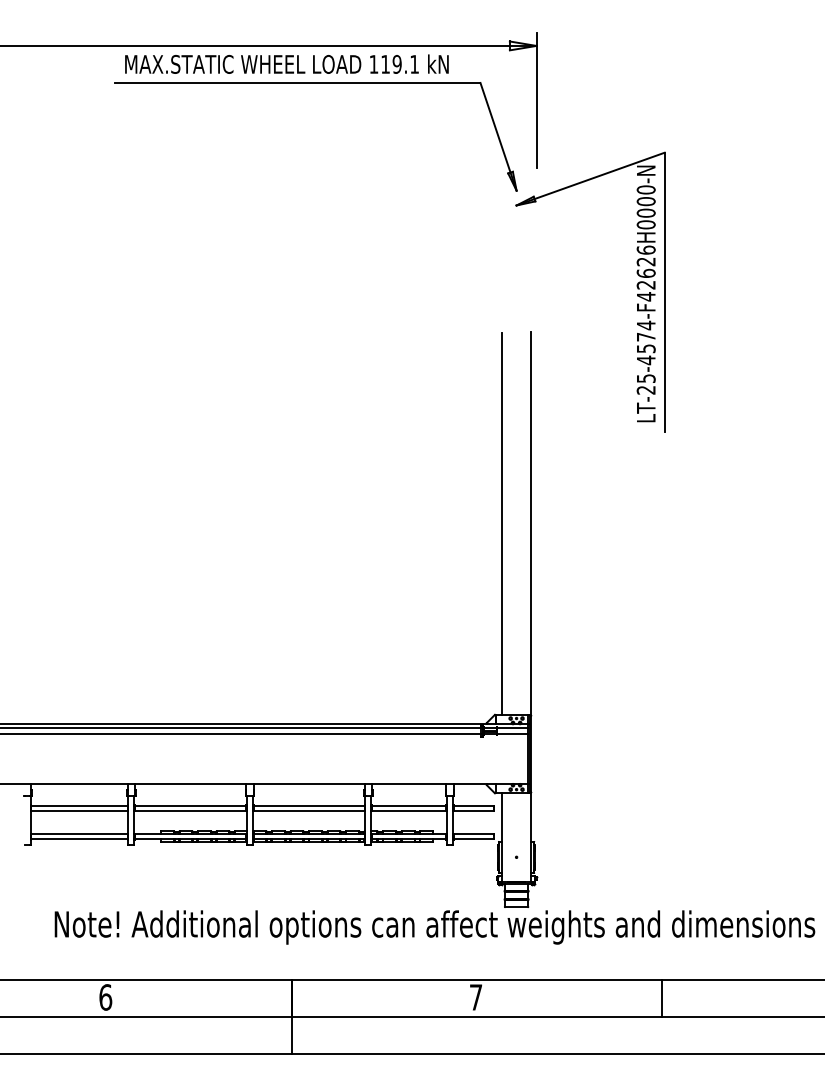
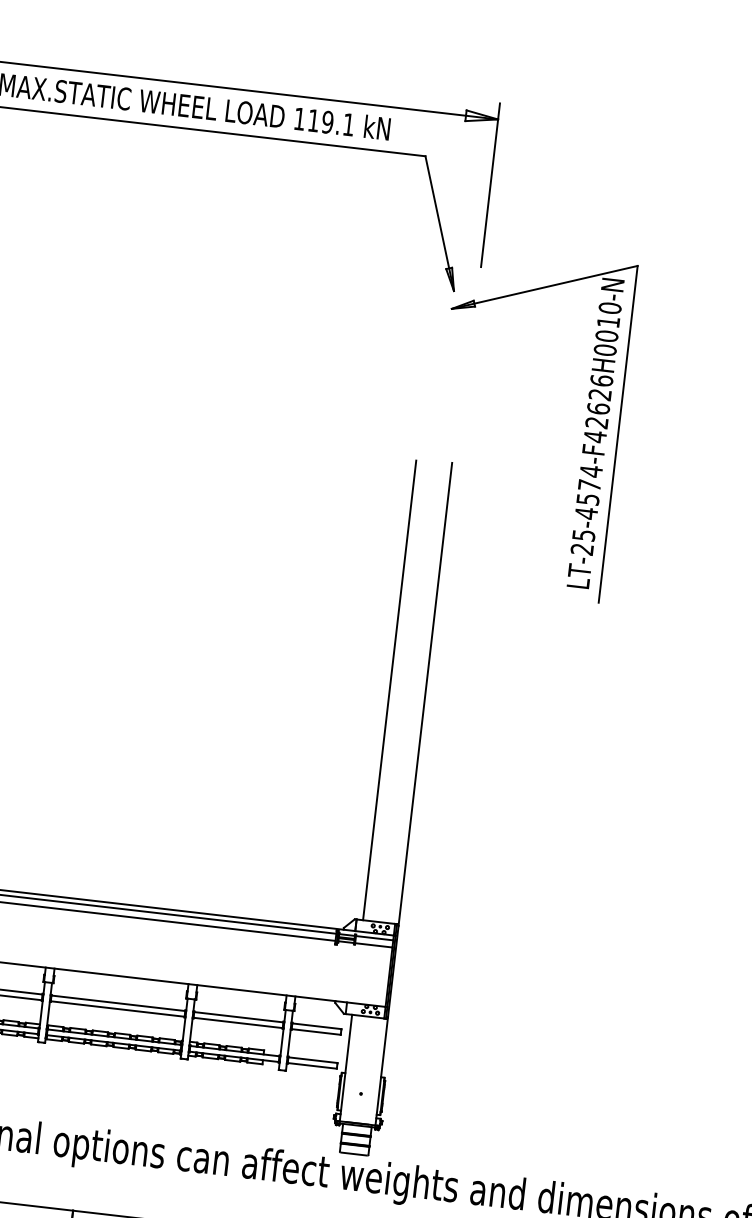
text: (645, 201) -> (607, 322), LT-25-4574-F42626H0000-N -> LT-25-4574-F42626H0010-N

